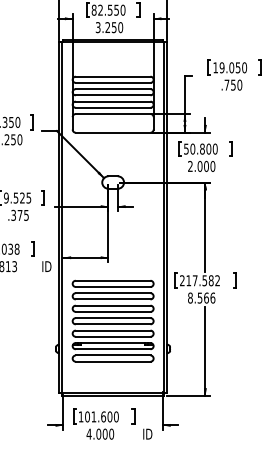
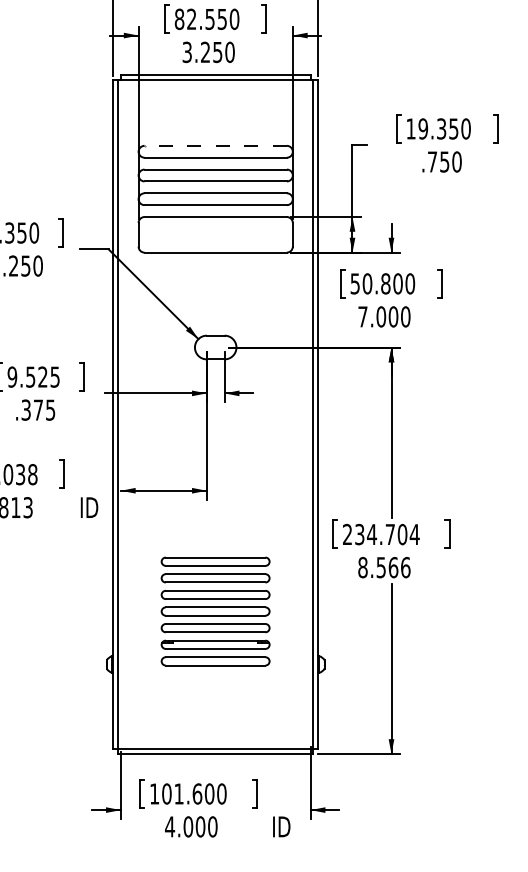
text: (231, 67) -> (441, 128), 19.050 -> 19.350
line: (112, 76) -> (214, 145), solid -> dashed
text: (190, 166) -> (363, 316), 2.000 -> 7.000
text: (203, 280) -> (387, 534), 217.582 -> 234.704
part: (112, 320) -> (214, 610), size x0.7

